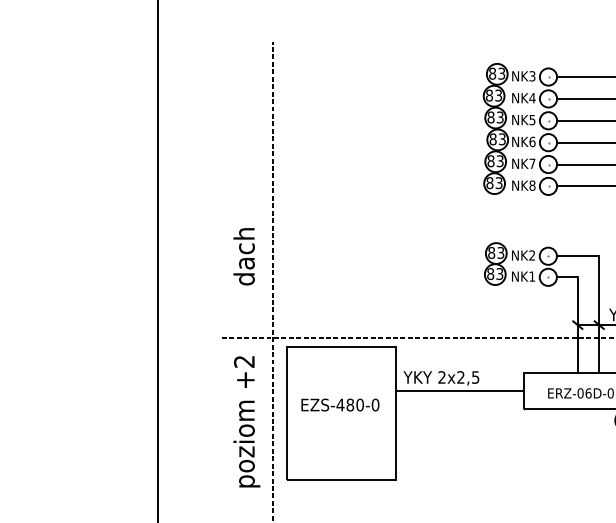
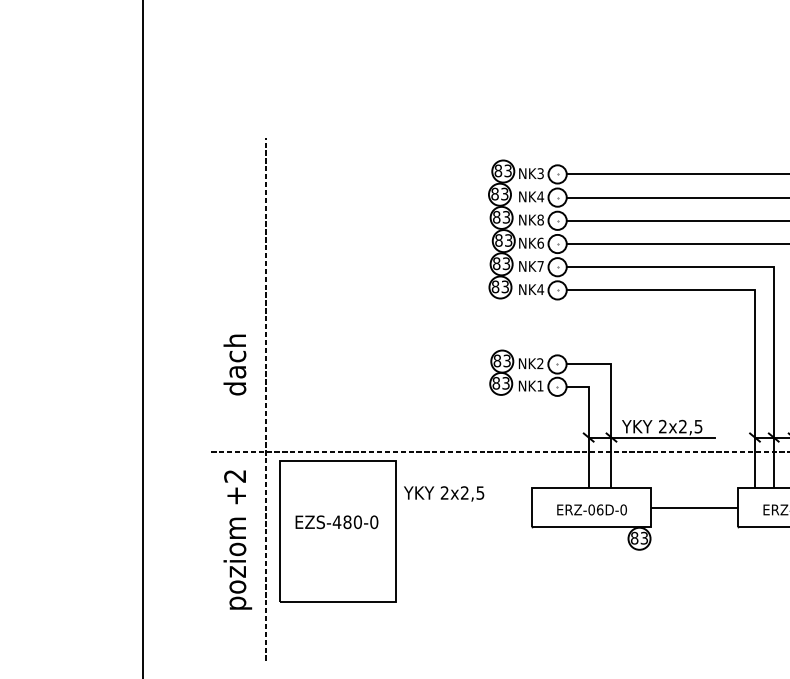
text: (532, 119) -> (540, 219), NK5 -> NK8
text: (532, 185) -> (540, 289), NK8 -> NK4
line: (460, 391) -> (464, 507), removed

